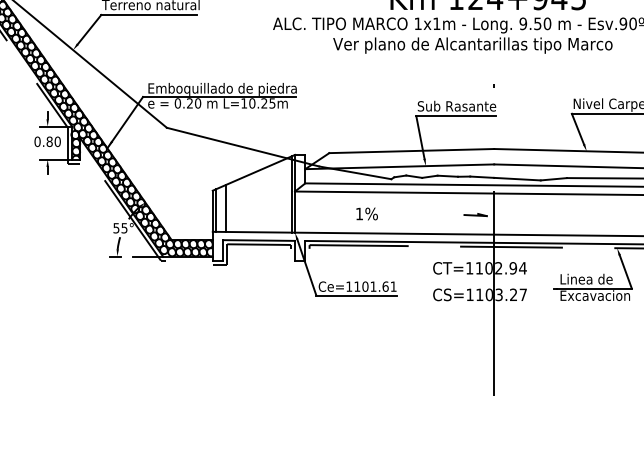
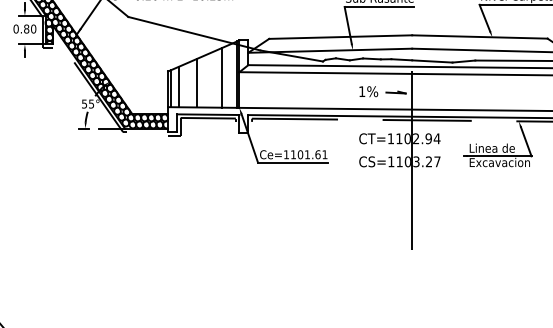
line: (274, 197) -> (221, 77), added
line: (245, 204) -> (196, 83), added
text: (366, 213) -> (368, 91), moved

